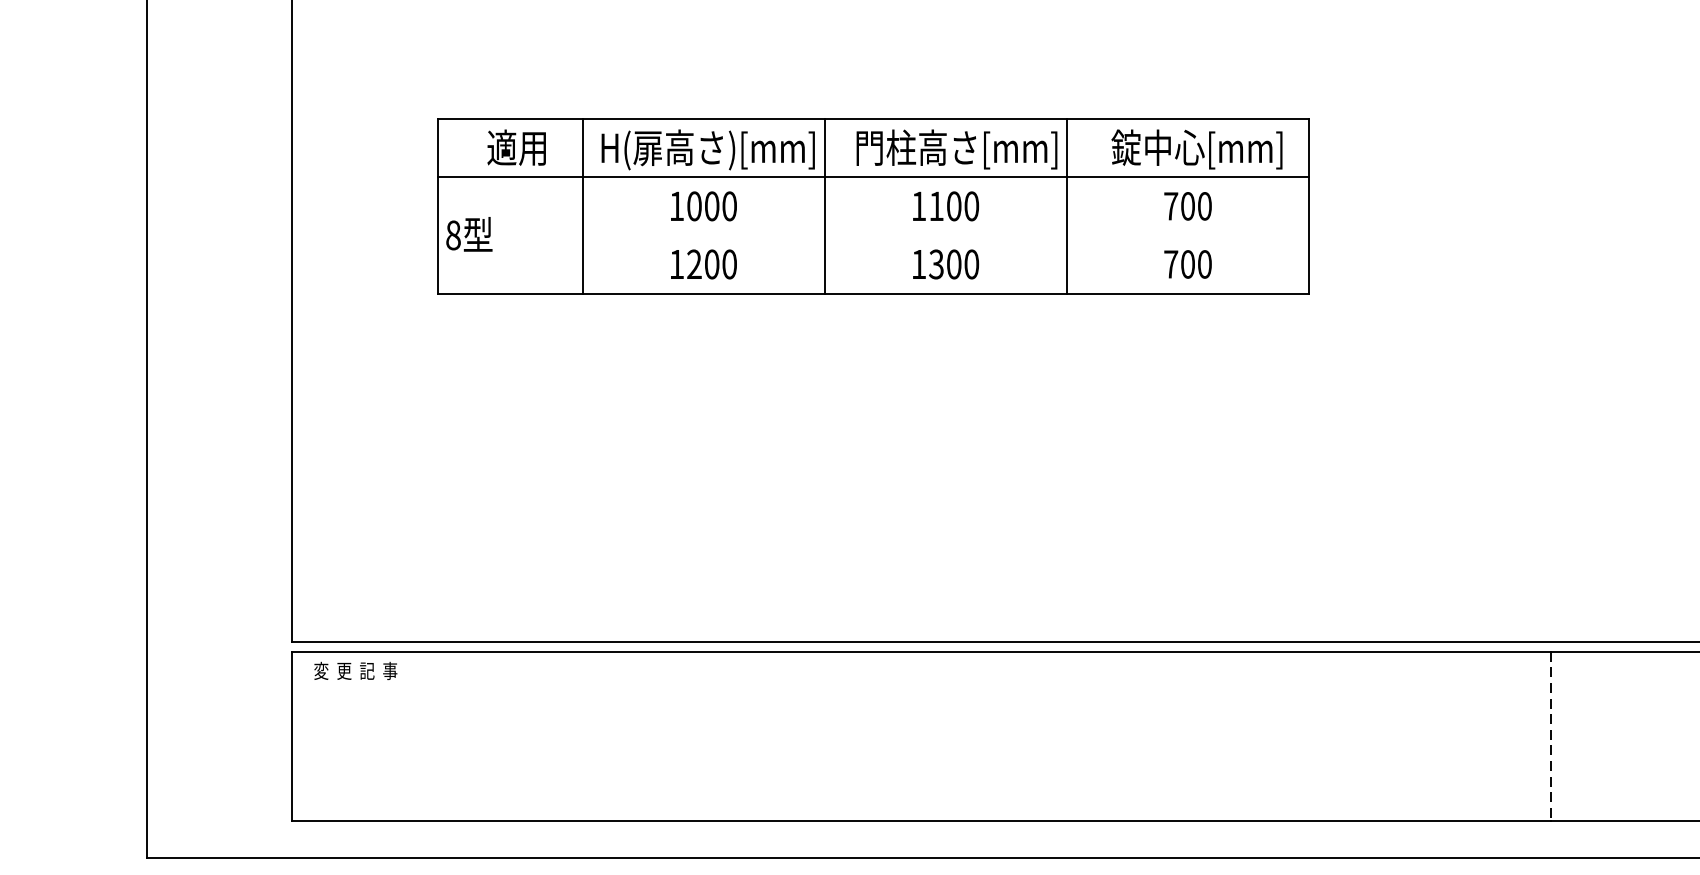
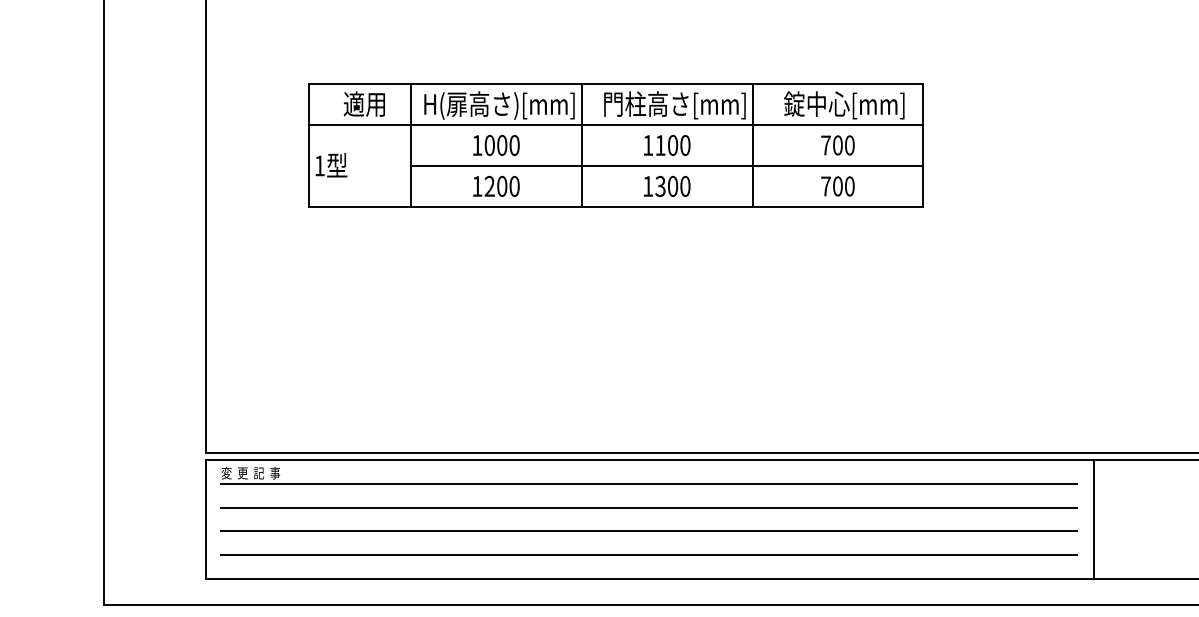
text: (453, 234) -> (319, 165), 8 -> 1
line: (946, 234) -> (667, 165), added
line: (919, 685) -> (648, 483), added
line: (919, 719) -> (648, 507), added
line: (1551, 736) -> (1094, 519), dashed -> solid
line: (919, 753) -> (648, 531), added
line: (919, 787) -> (648, 555), added

